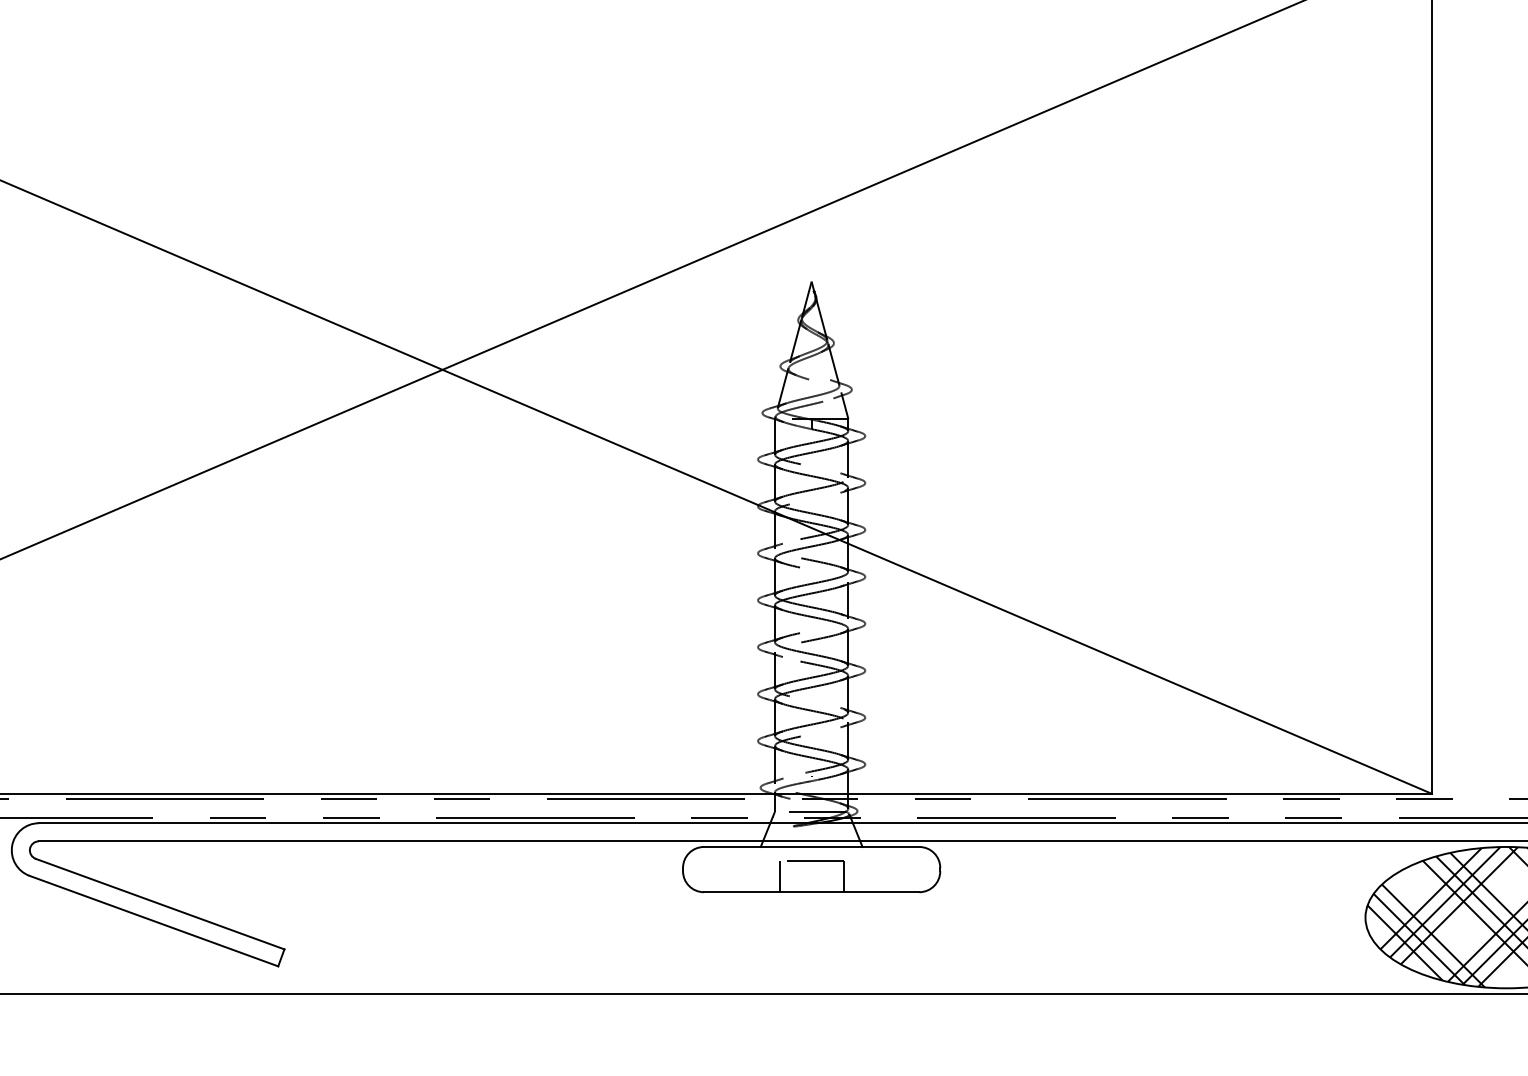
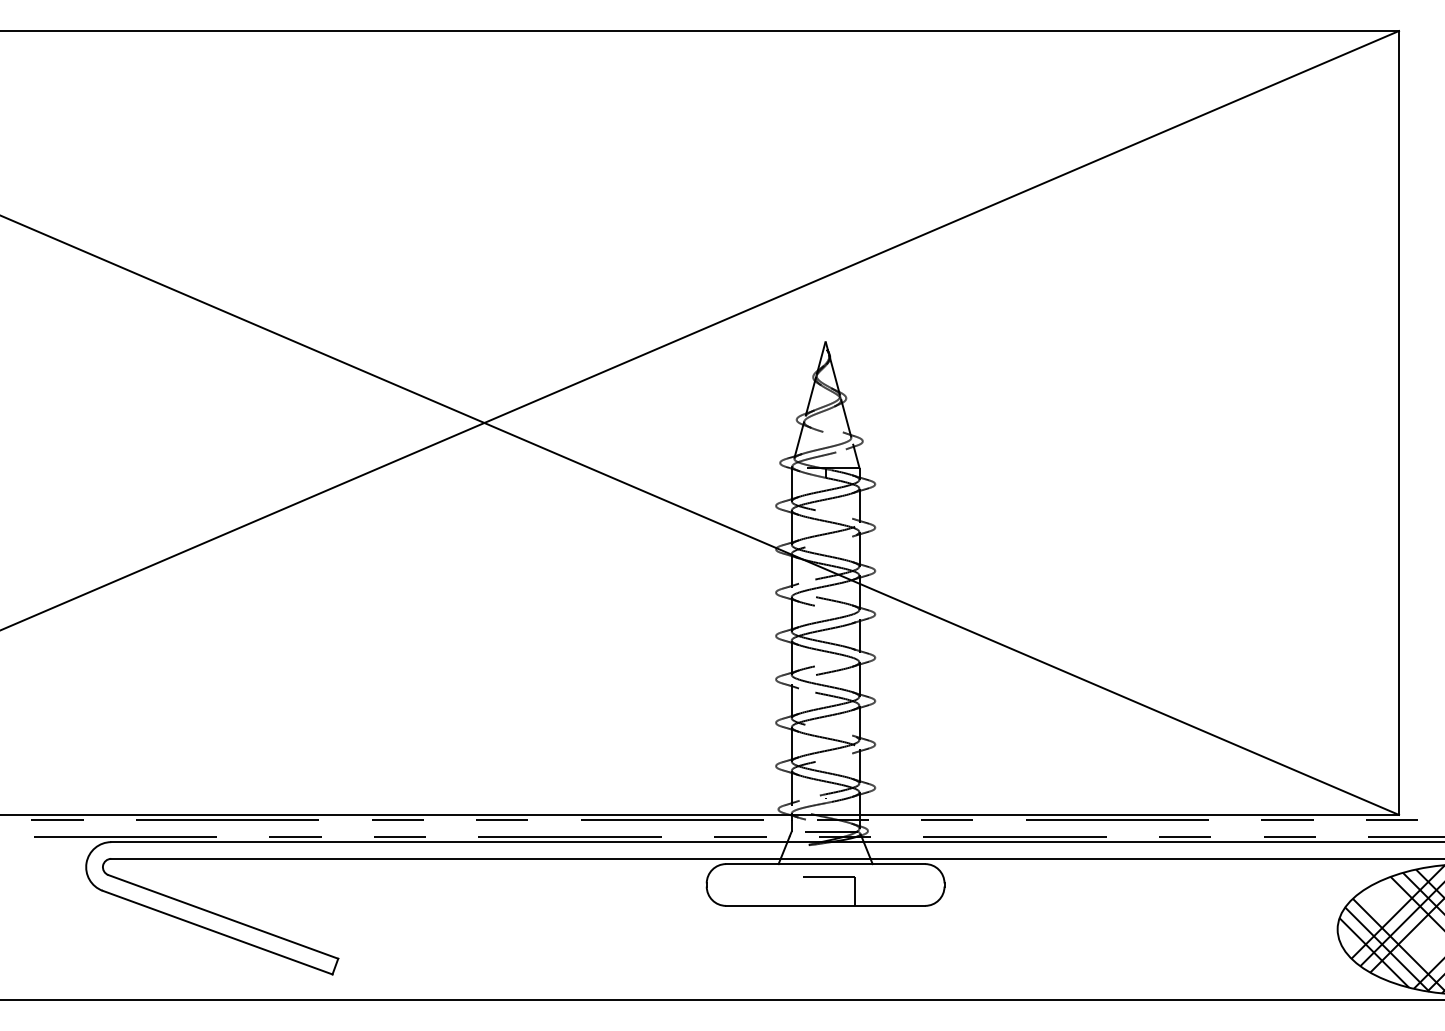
line: (780, 875) -> (796, 890), removed

